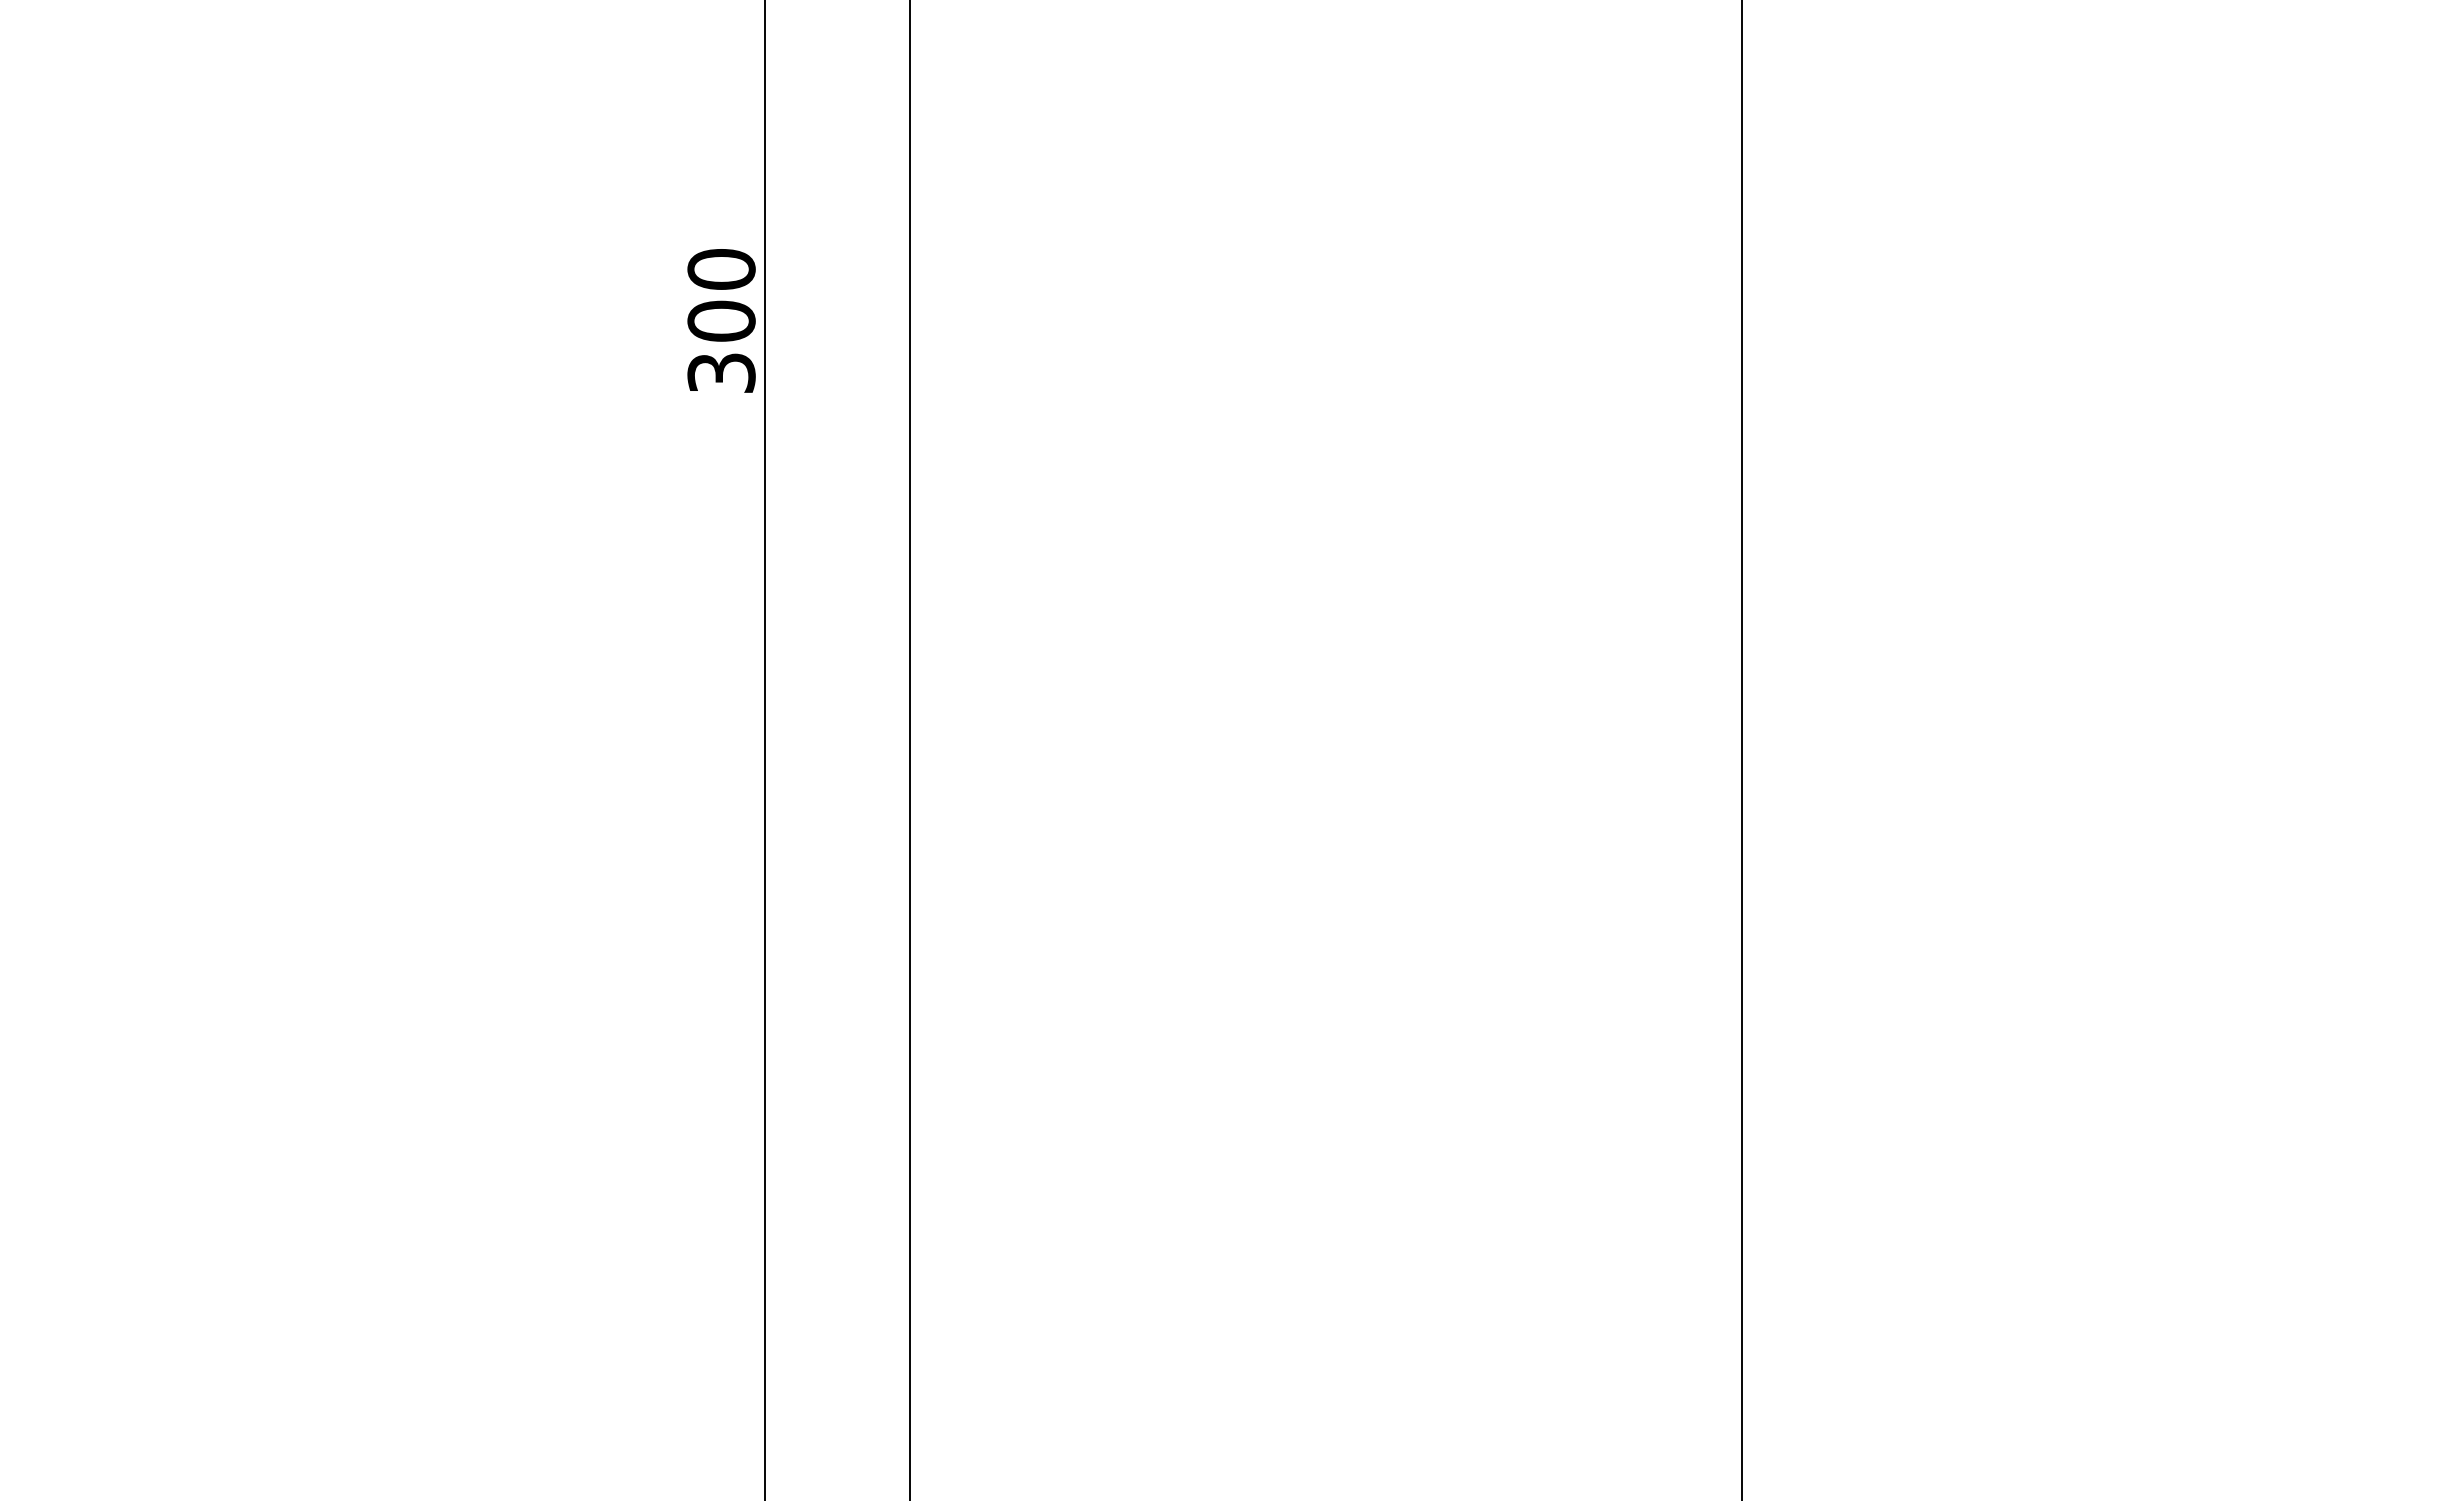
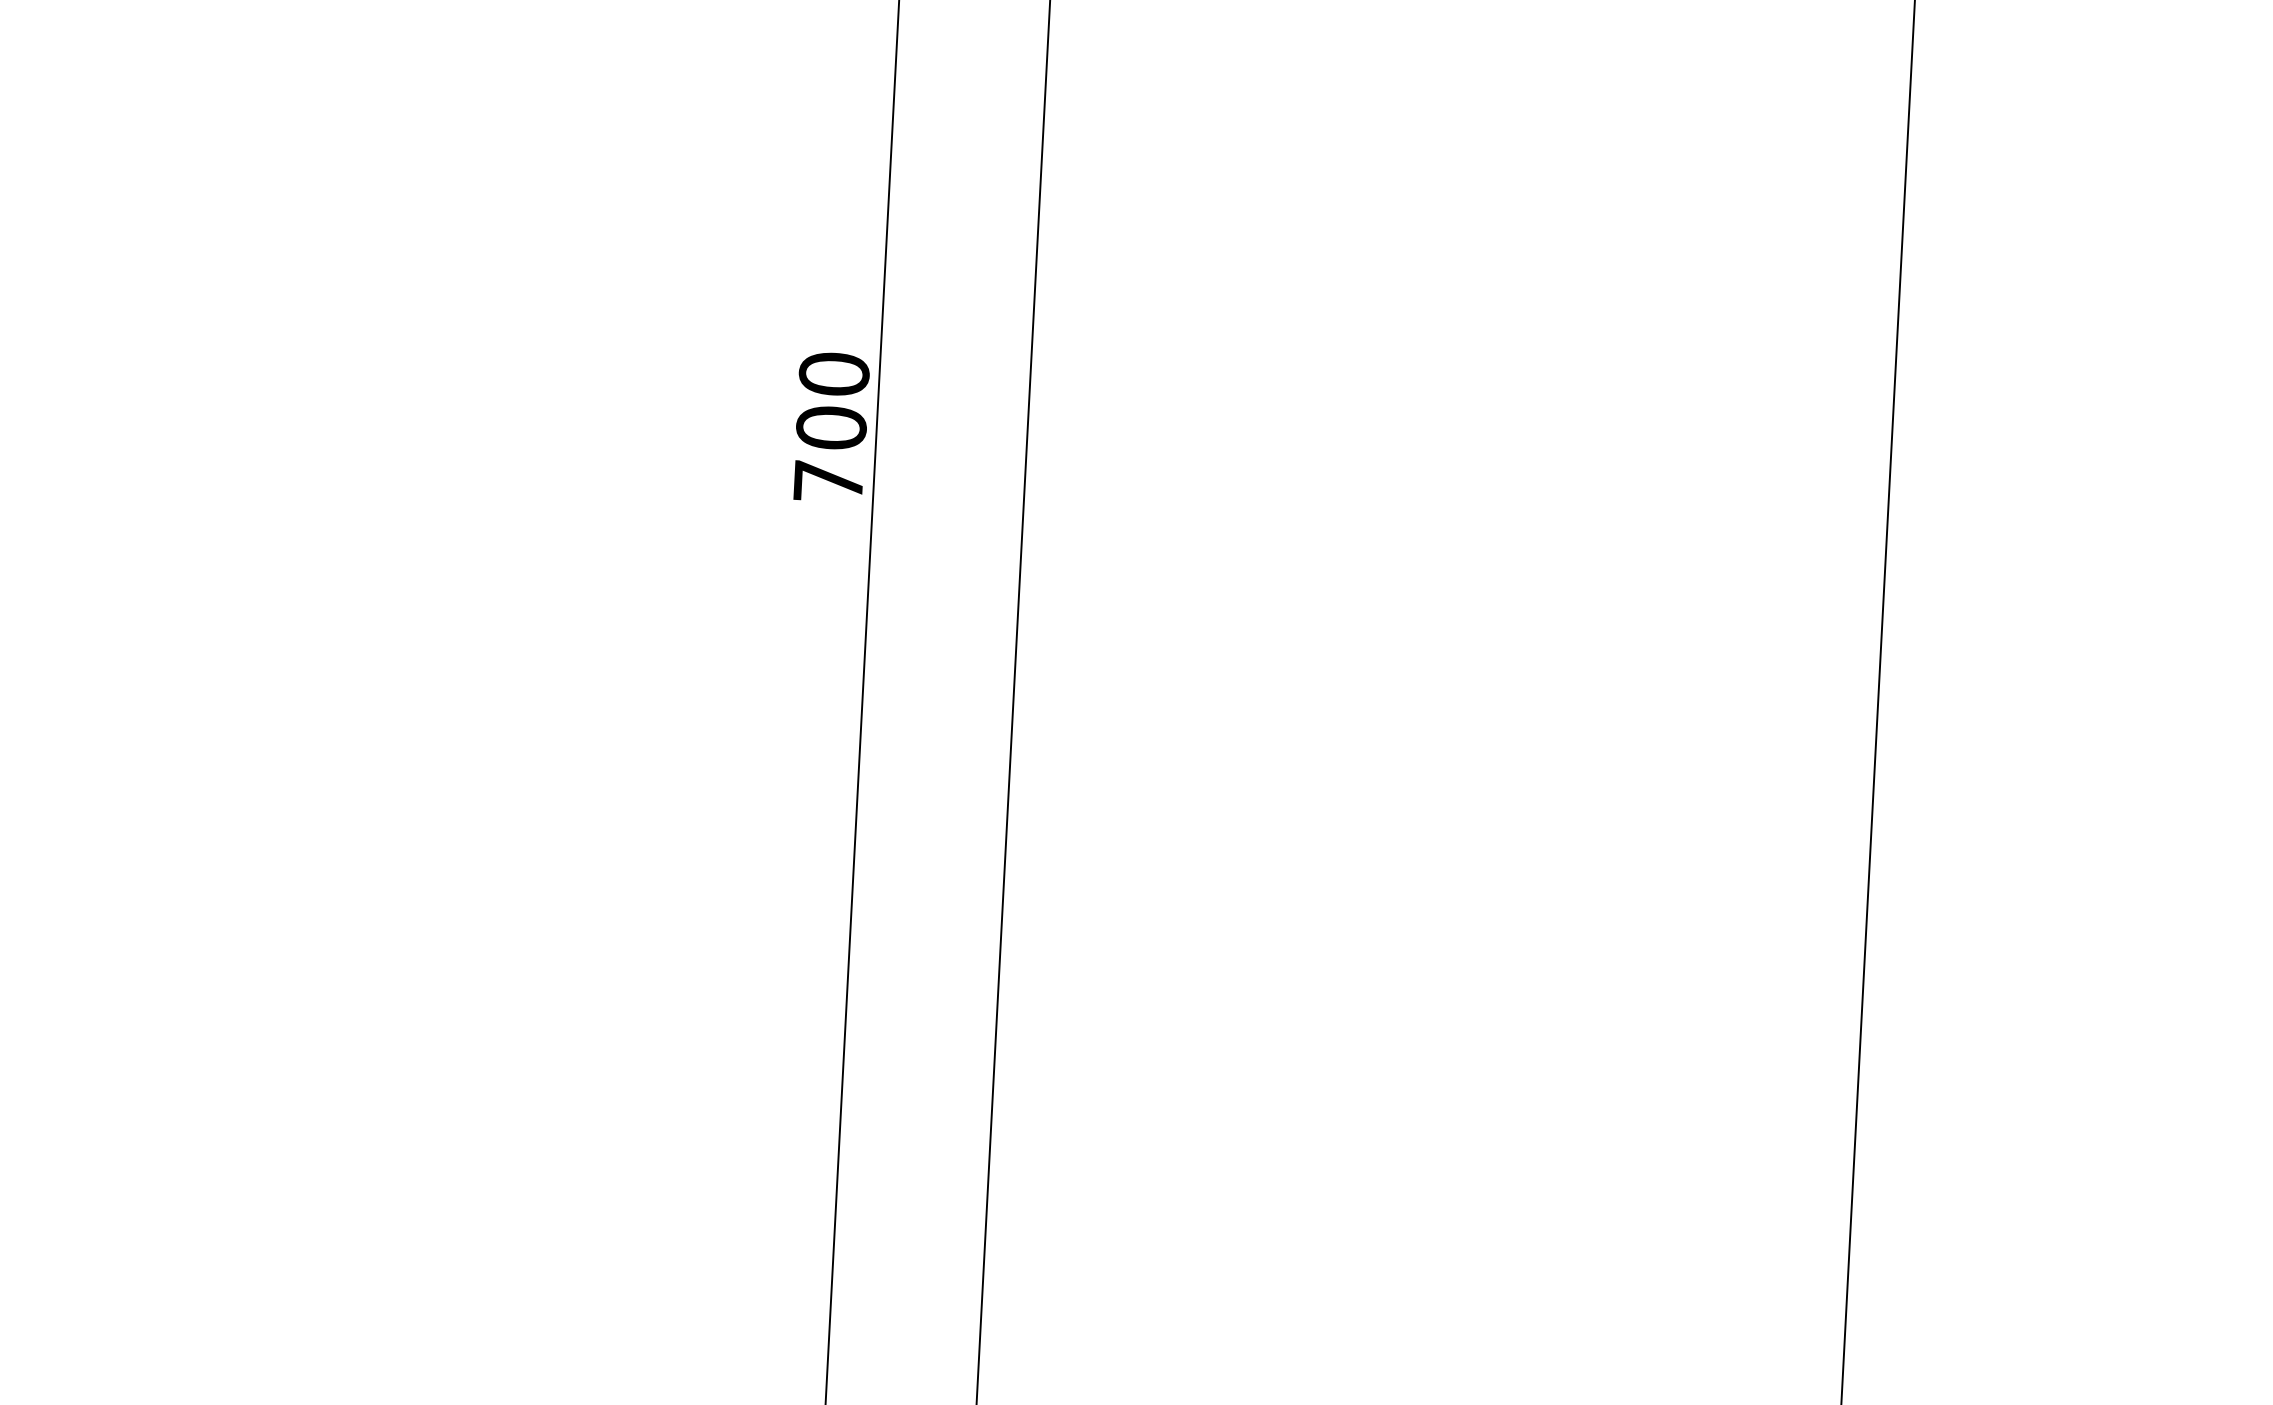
text: (721, 372) -> (828, 481), 300 -> 700

